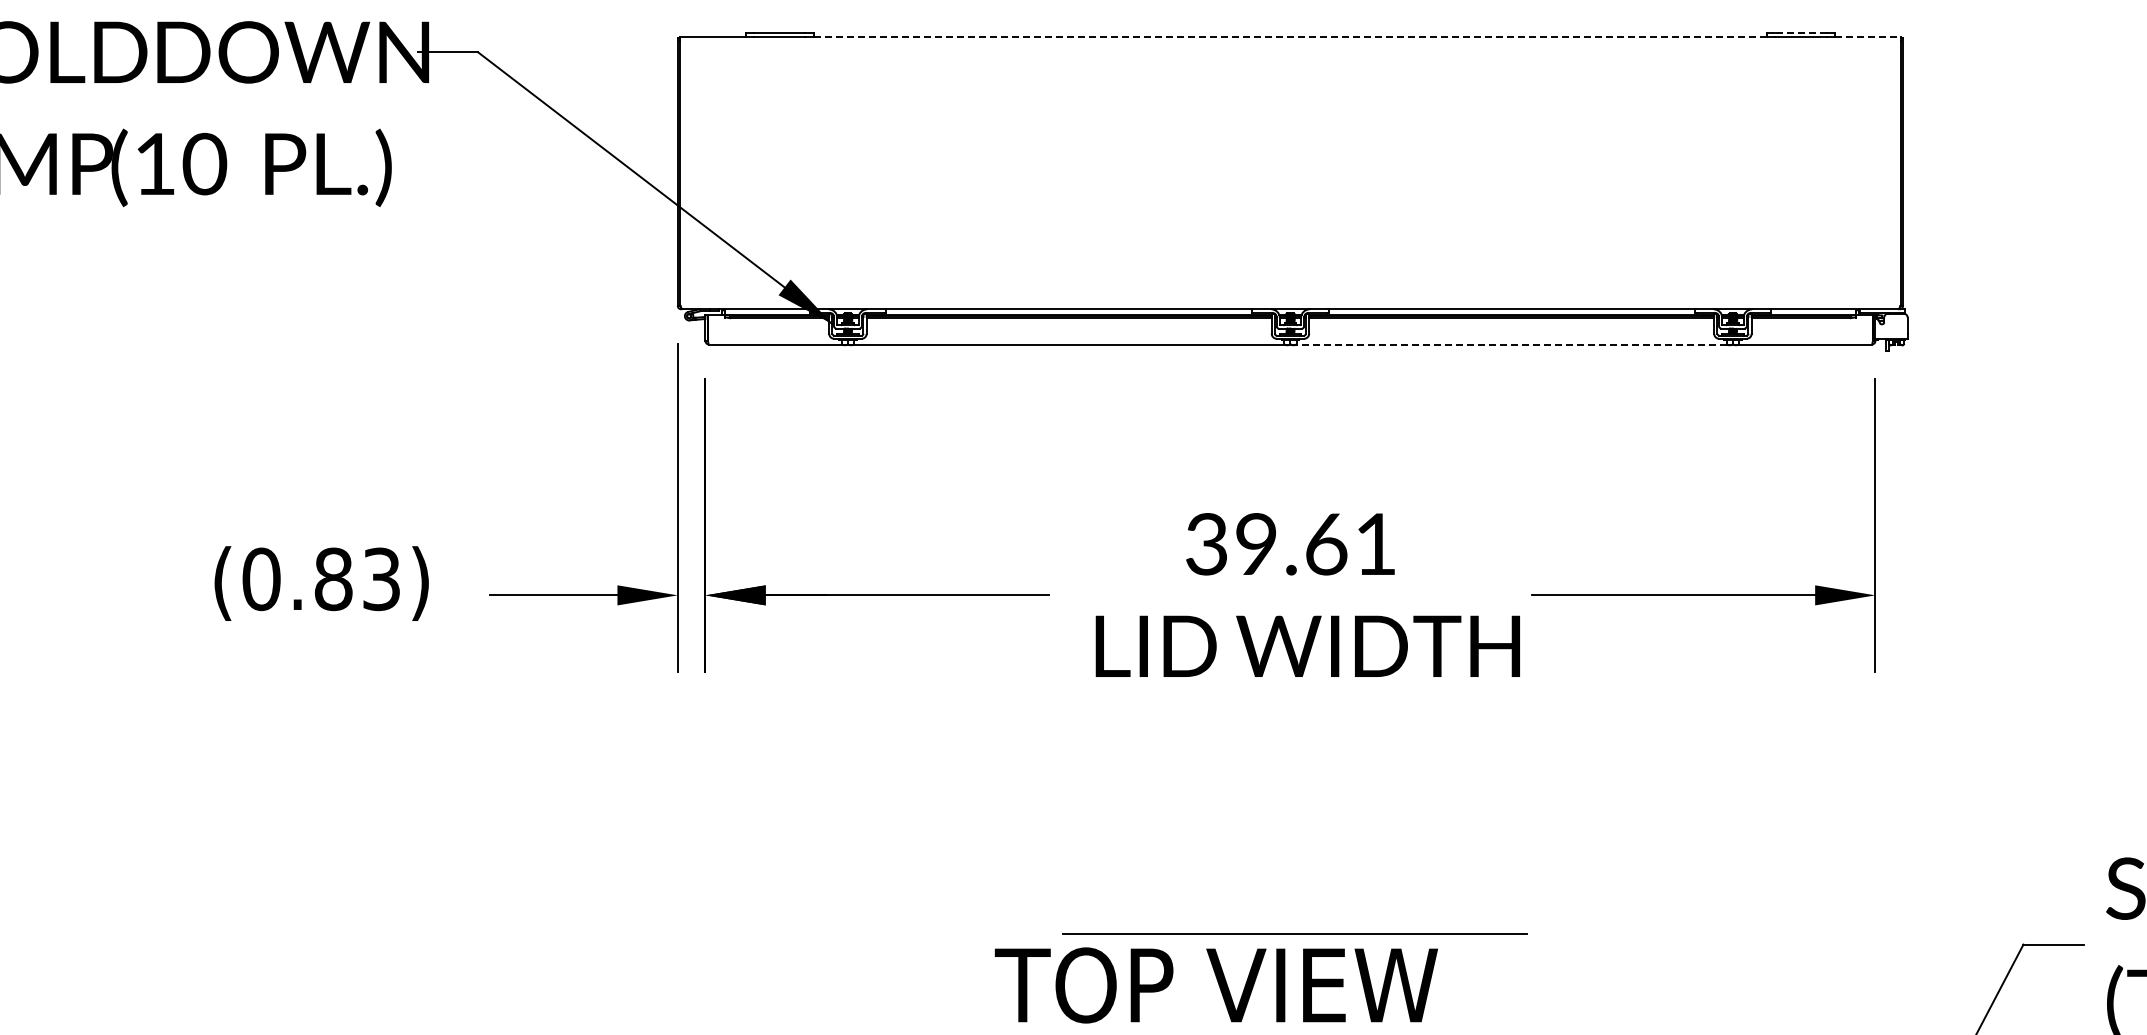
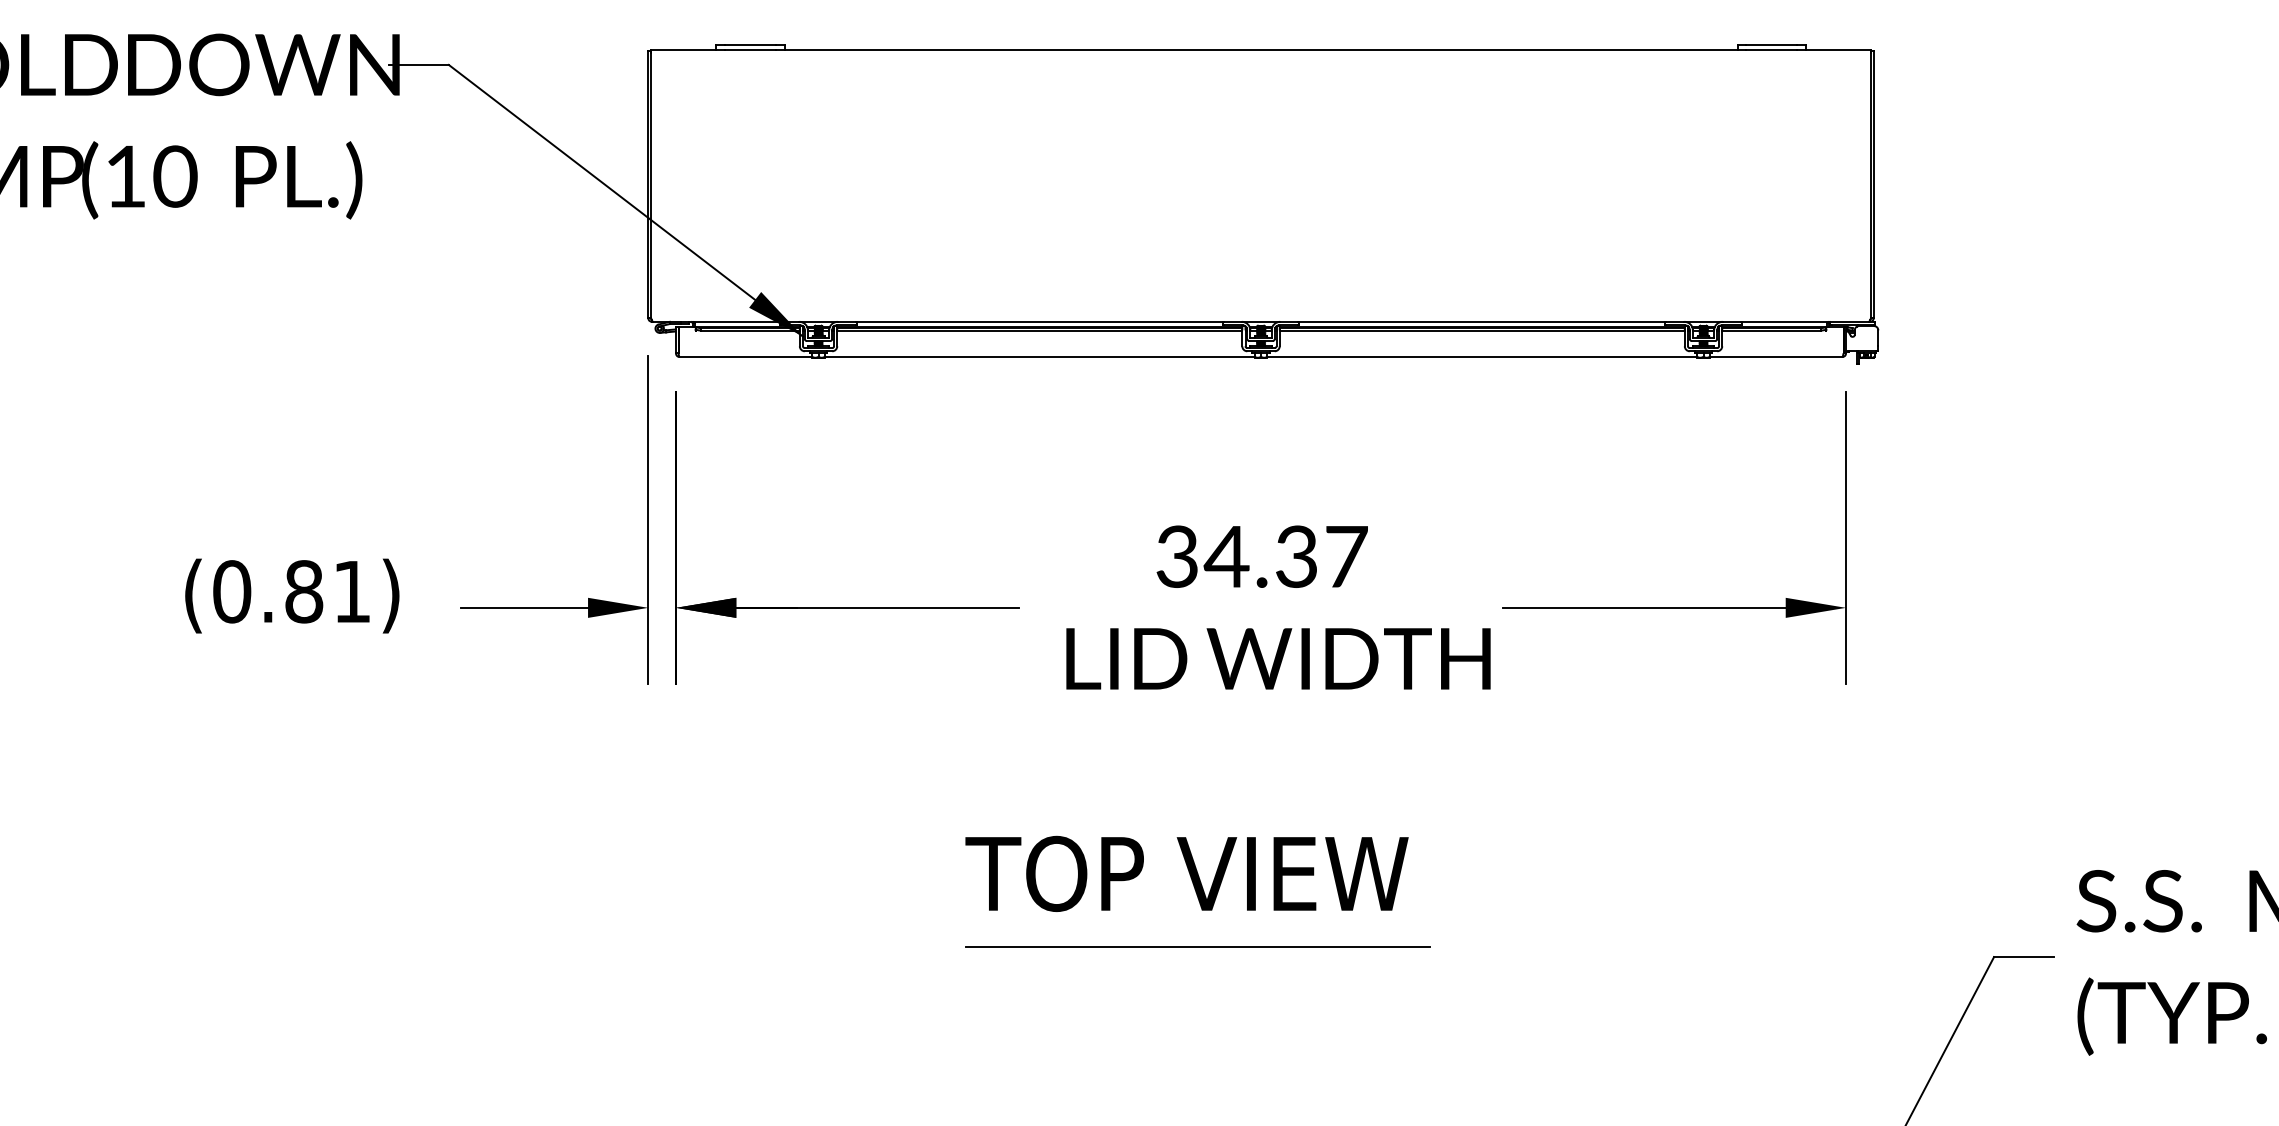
line: (1800, 33) -> (1771, 45), dashed -> solid
line: (1290, 37) -> (1261, 49), dashed -> solid
line: (1867, 37) -> (1838, 49), dashed -> solid
line: (1511, 345) -> (1482, 357), dashed -> solid
text: (1314, 544) -> (1285, 556), 39.61 -> 34.37
text: (381, 579) -> (352, 591), (0.83) -> (0.81)
line: (1294, 934) -> (1197, 946), moved
text: (1215, 985) -> (1186, 873), moved

